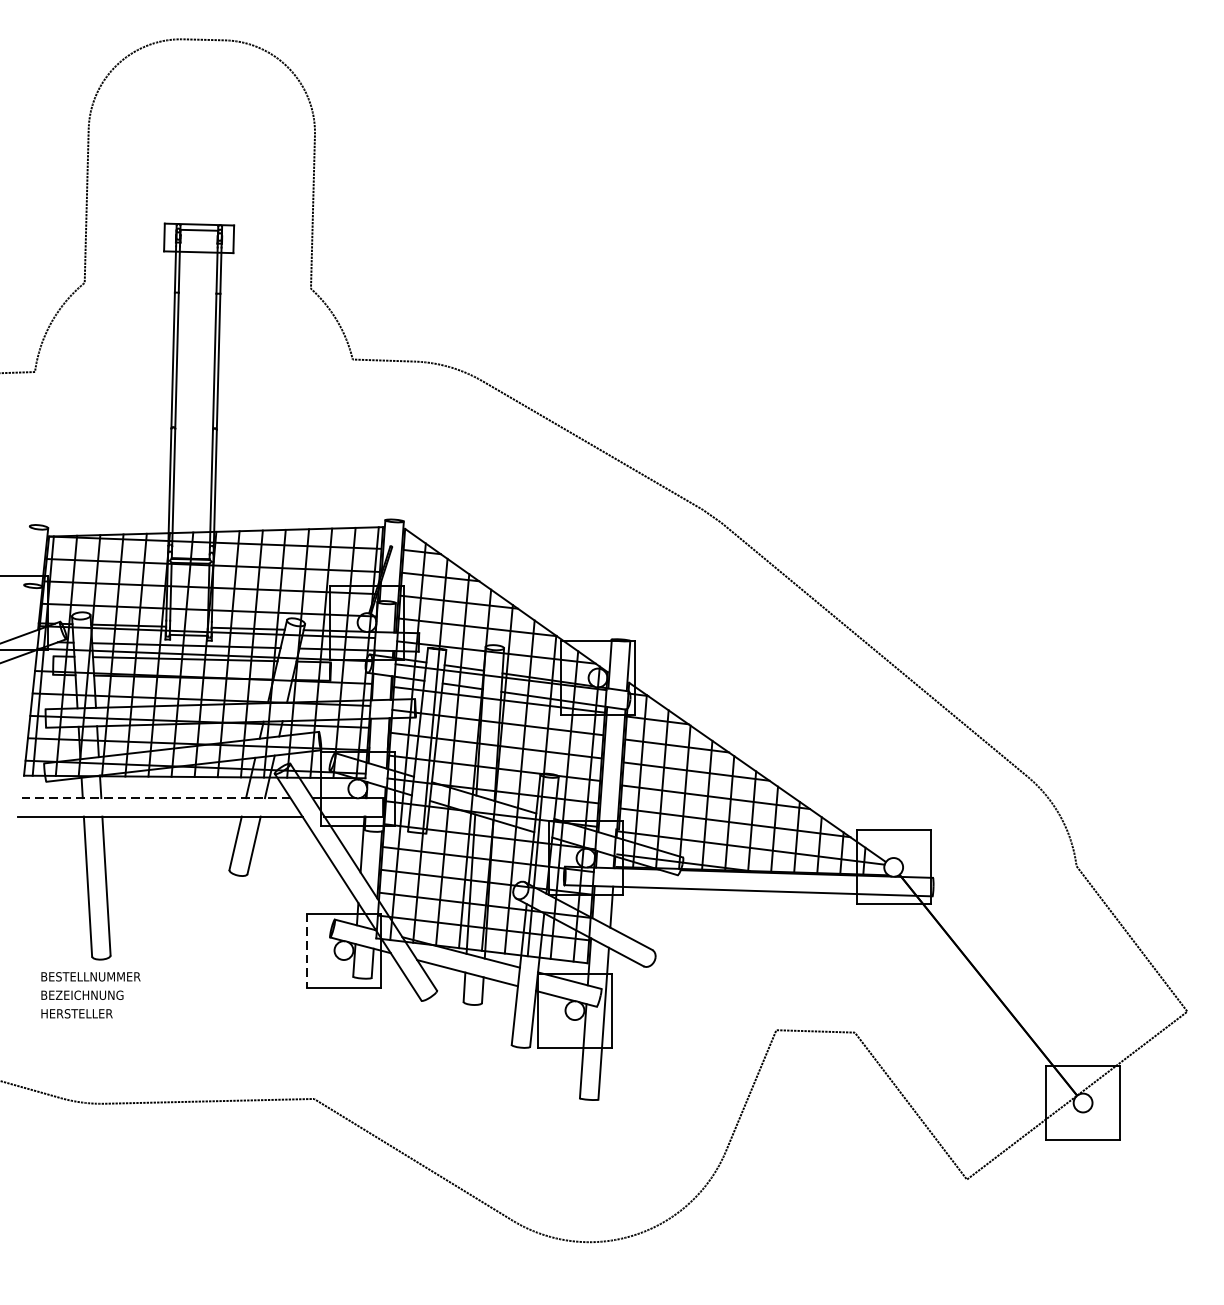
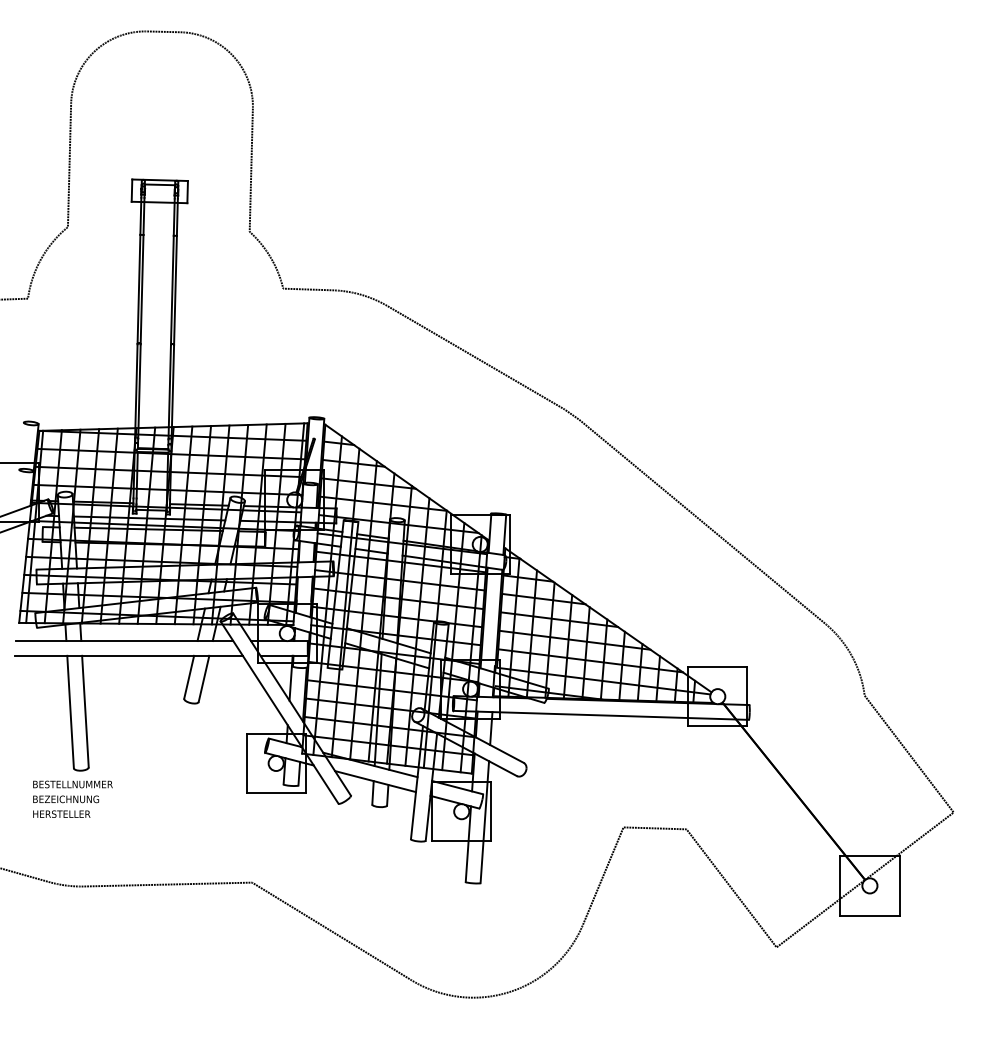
line: (155, 797) -> (124, 640), dashed -> solid
line: (306, 950) -> (246, 763), dashed -> solid

